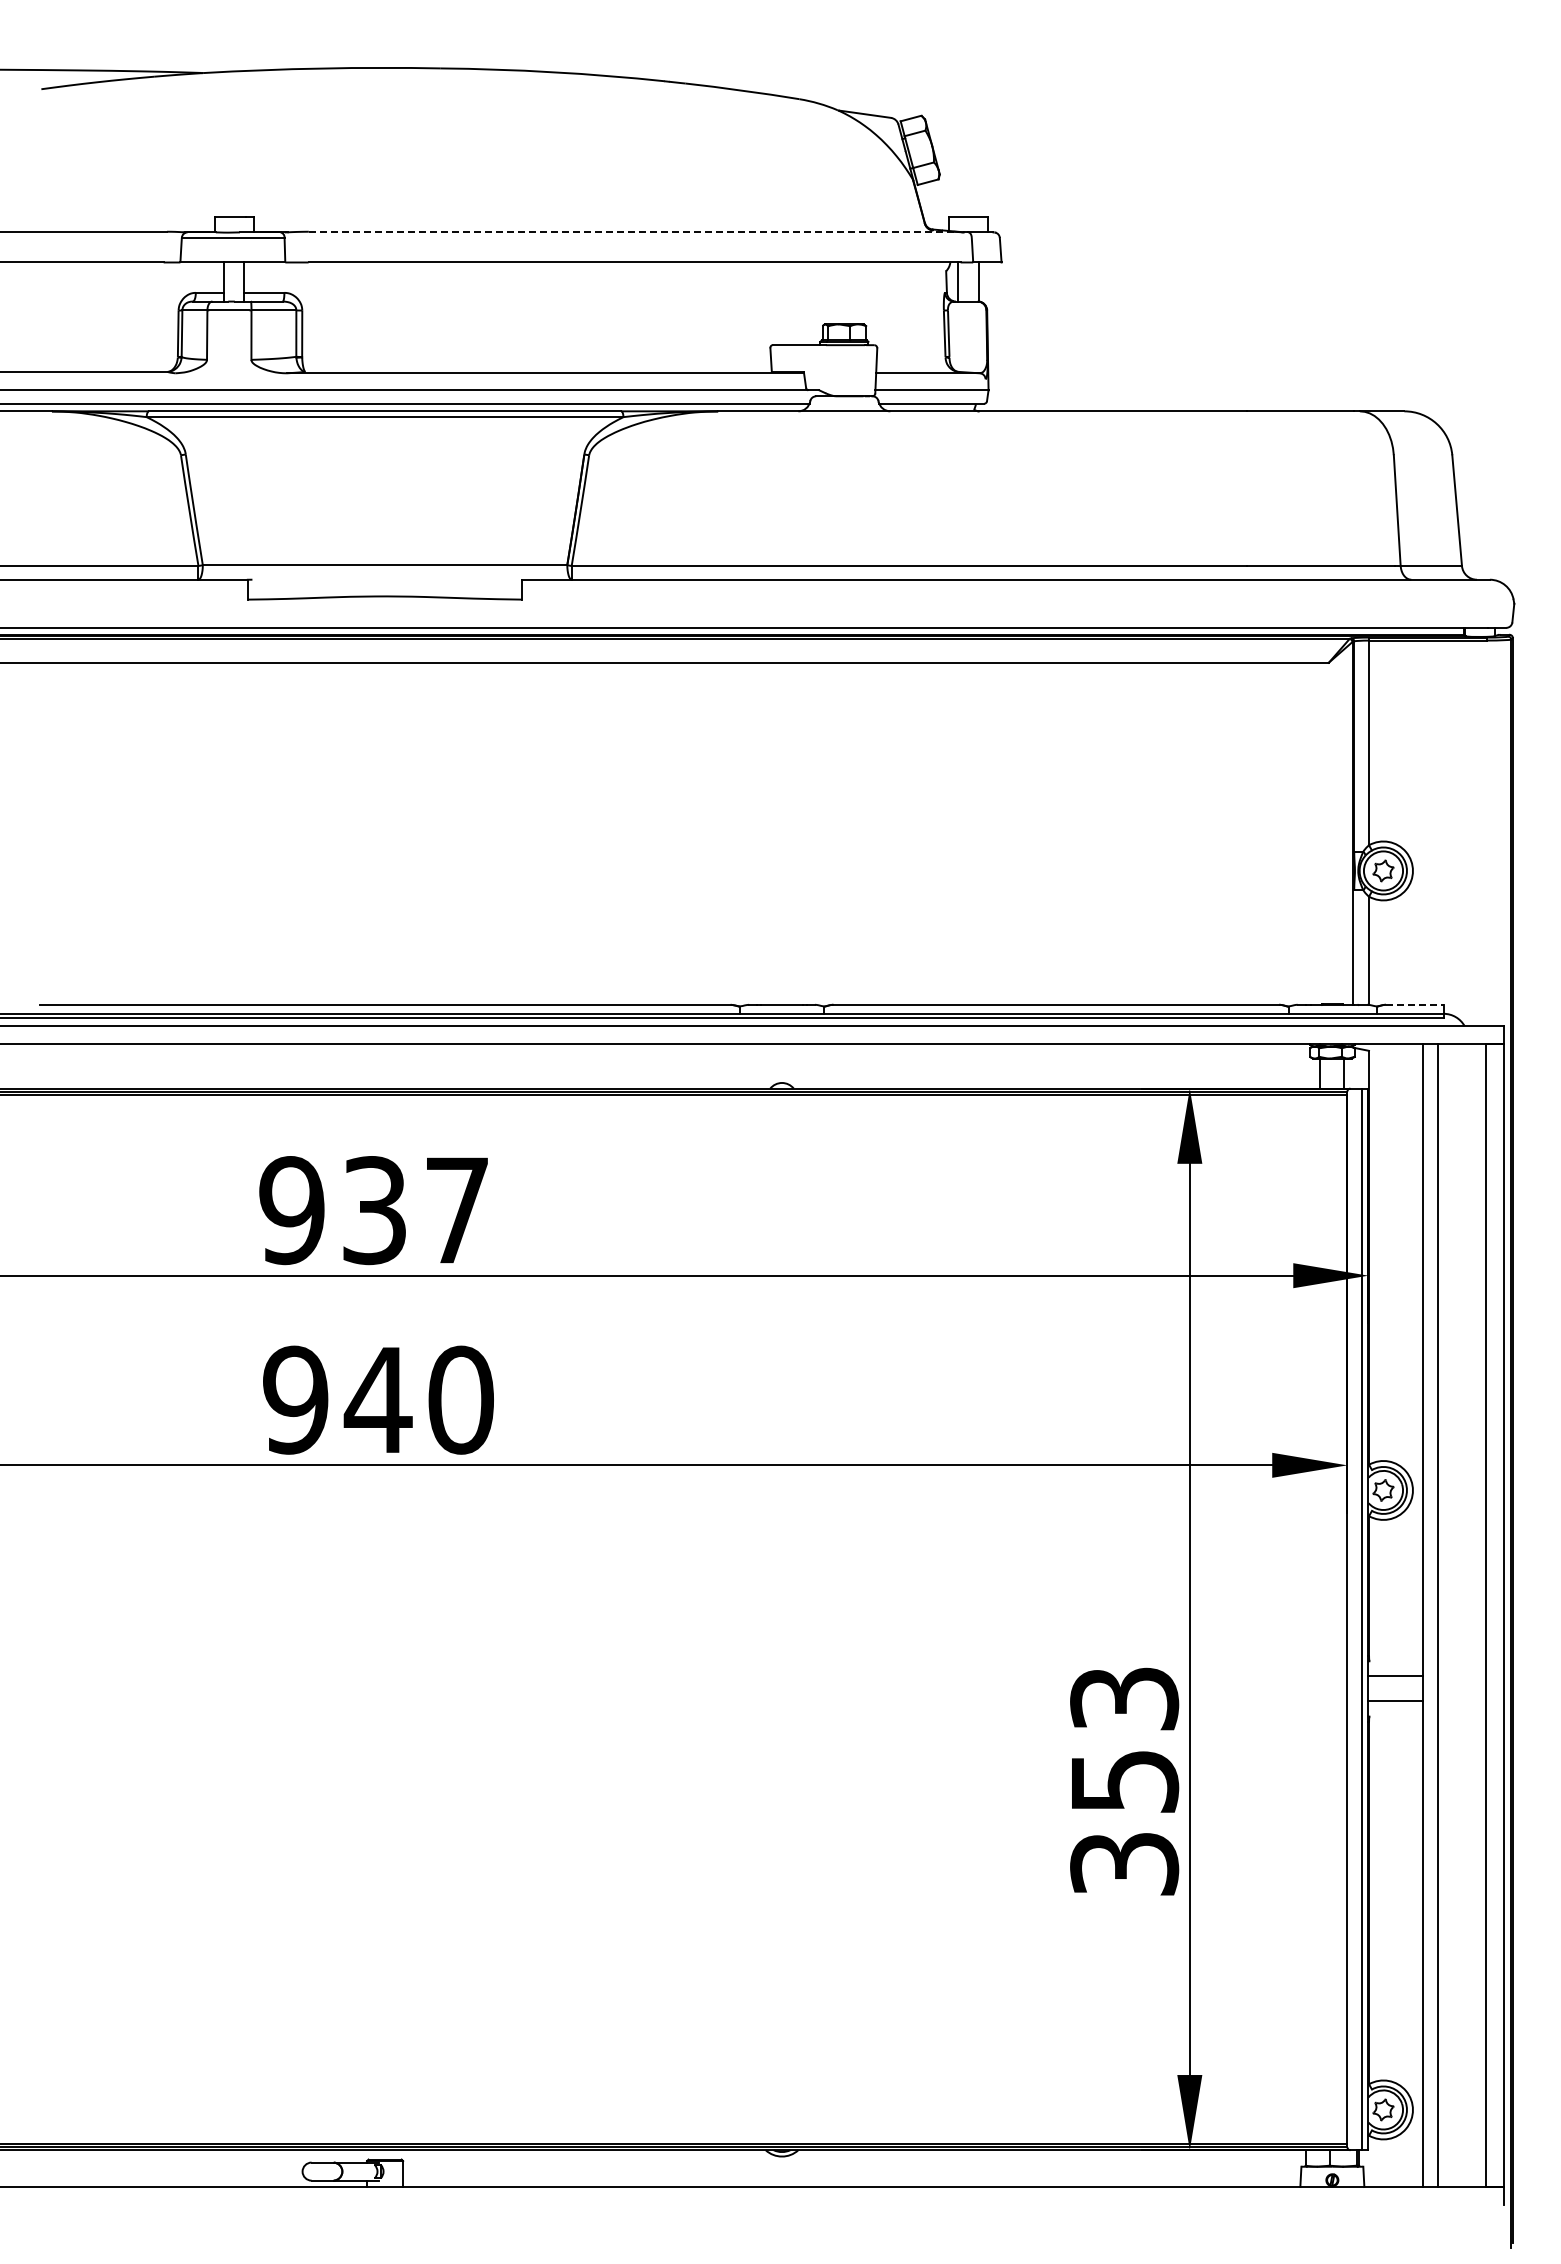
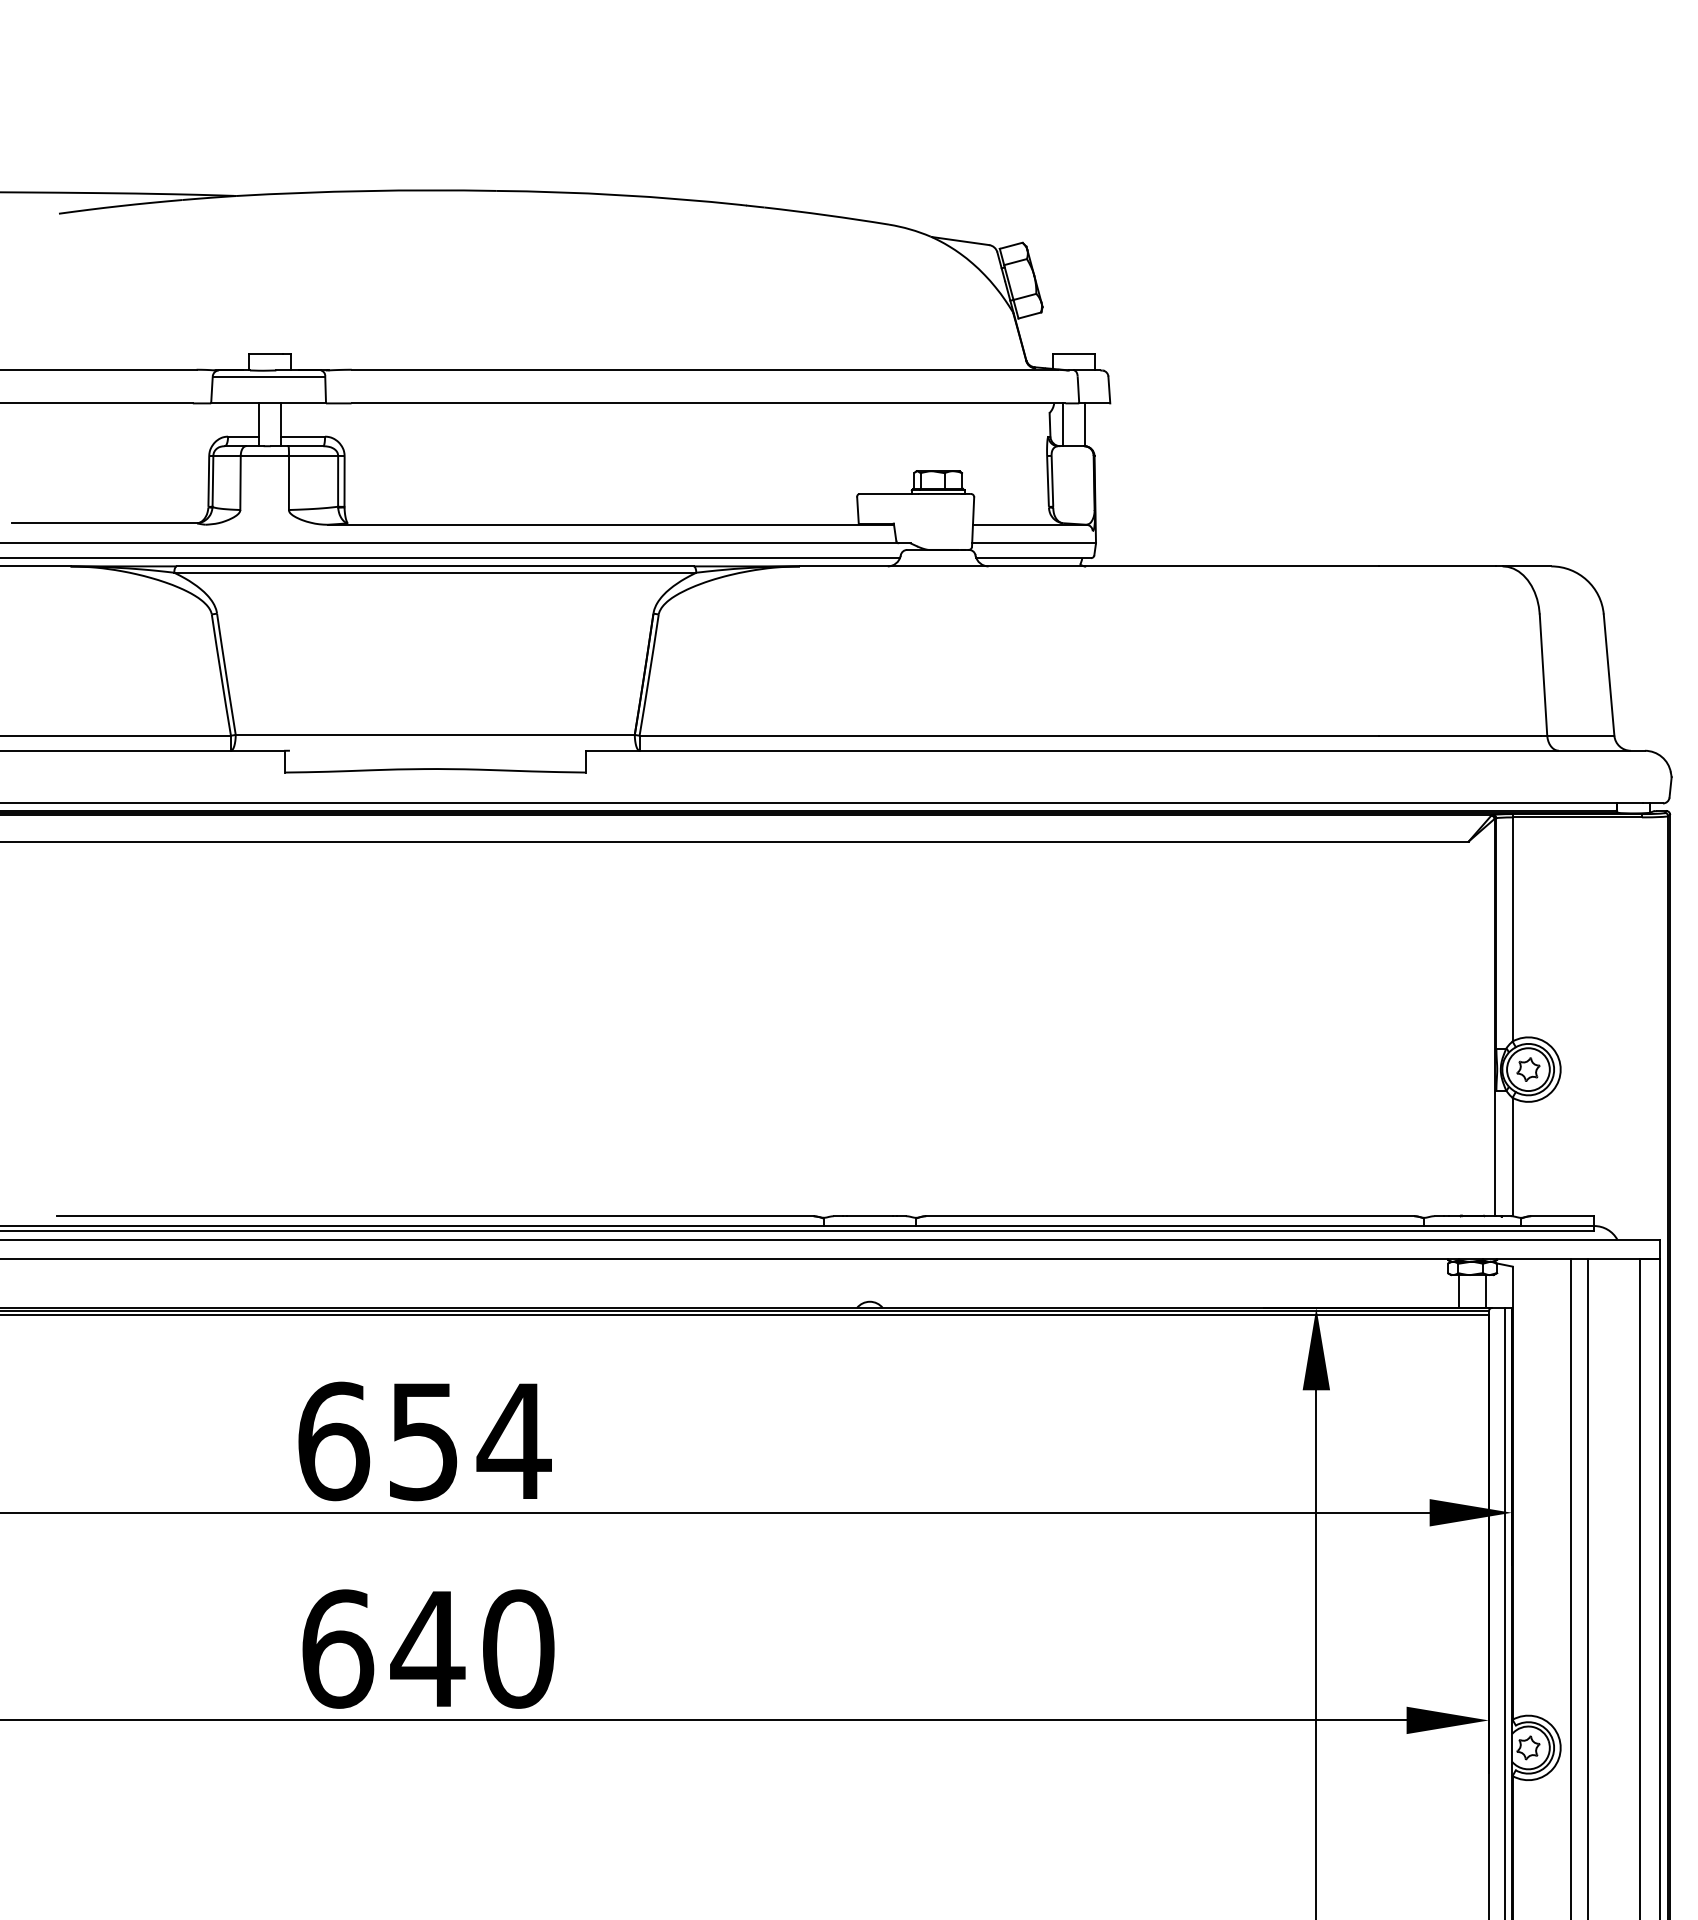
line: (631, 231) -> (705, 369), dashed -> solid
line: (1414, 1004) -> (1562, 1215), dashed -> solid
text: (375, 1210) -> (424, 1441), 937 -> 654
text: (296, 1399) -> (338, 1648), 940 -> 640

